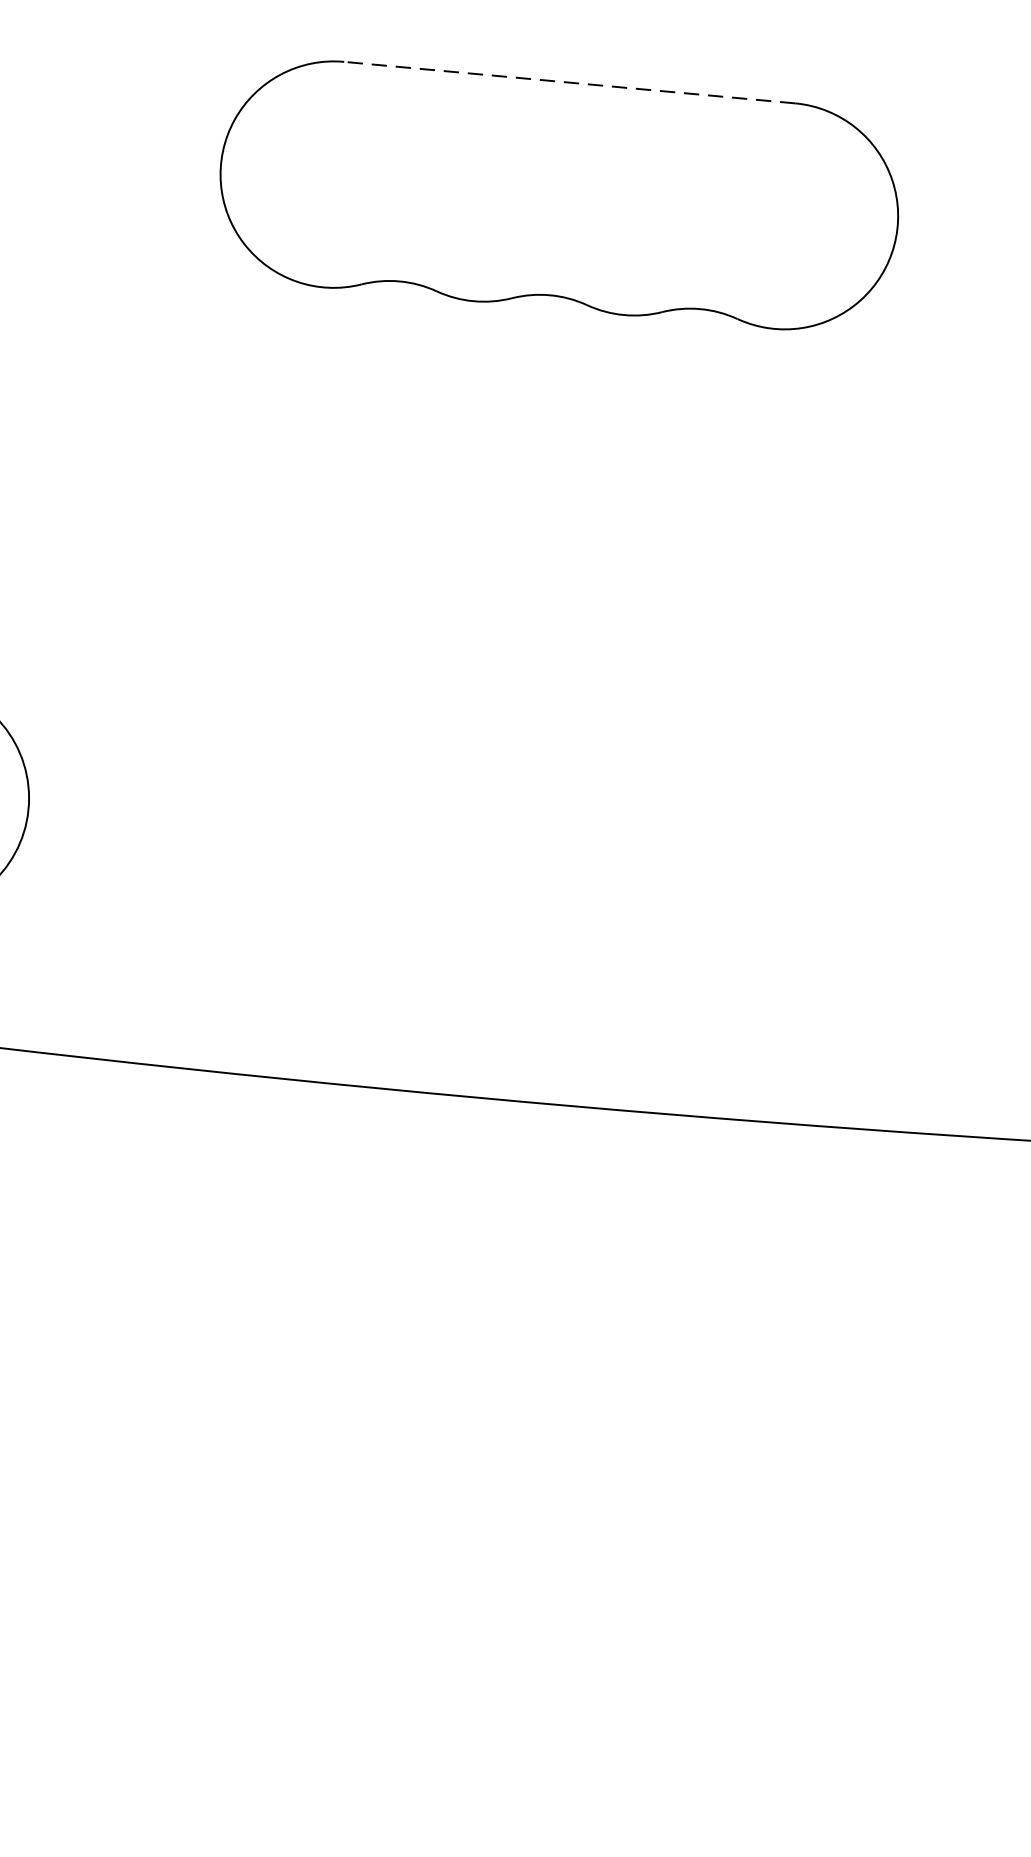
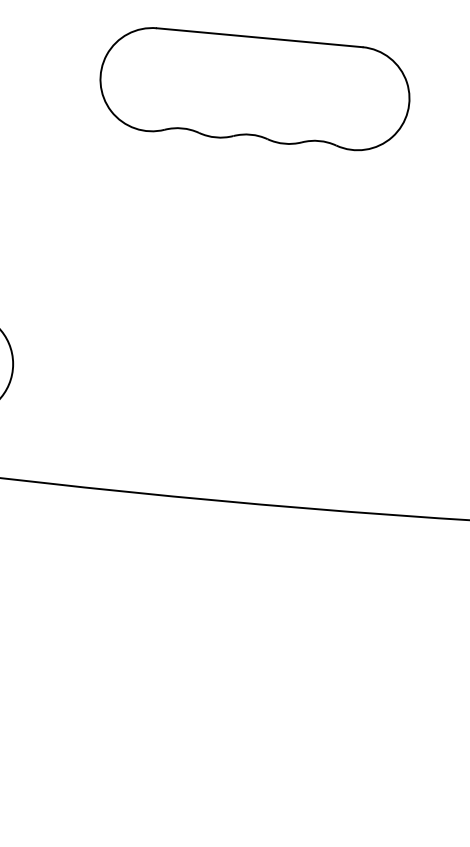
line: (569, 82) -> (259, 37), dashed -> solid

